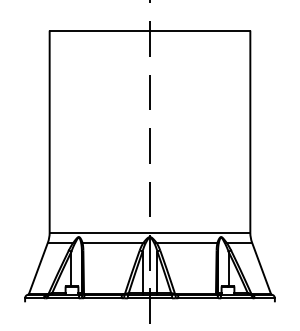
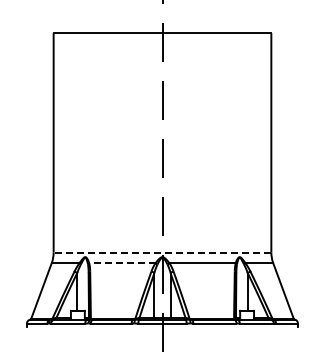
line: (150, 232) -> (162, 252), solid -> dashed
line: (112, 242) -> (121, 263), solid -> dashed

